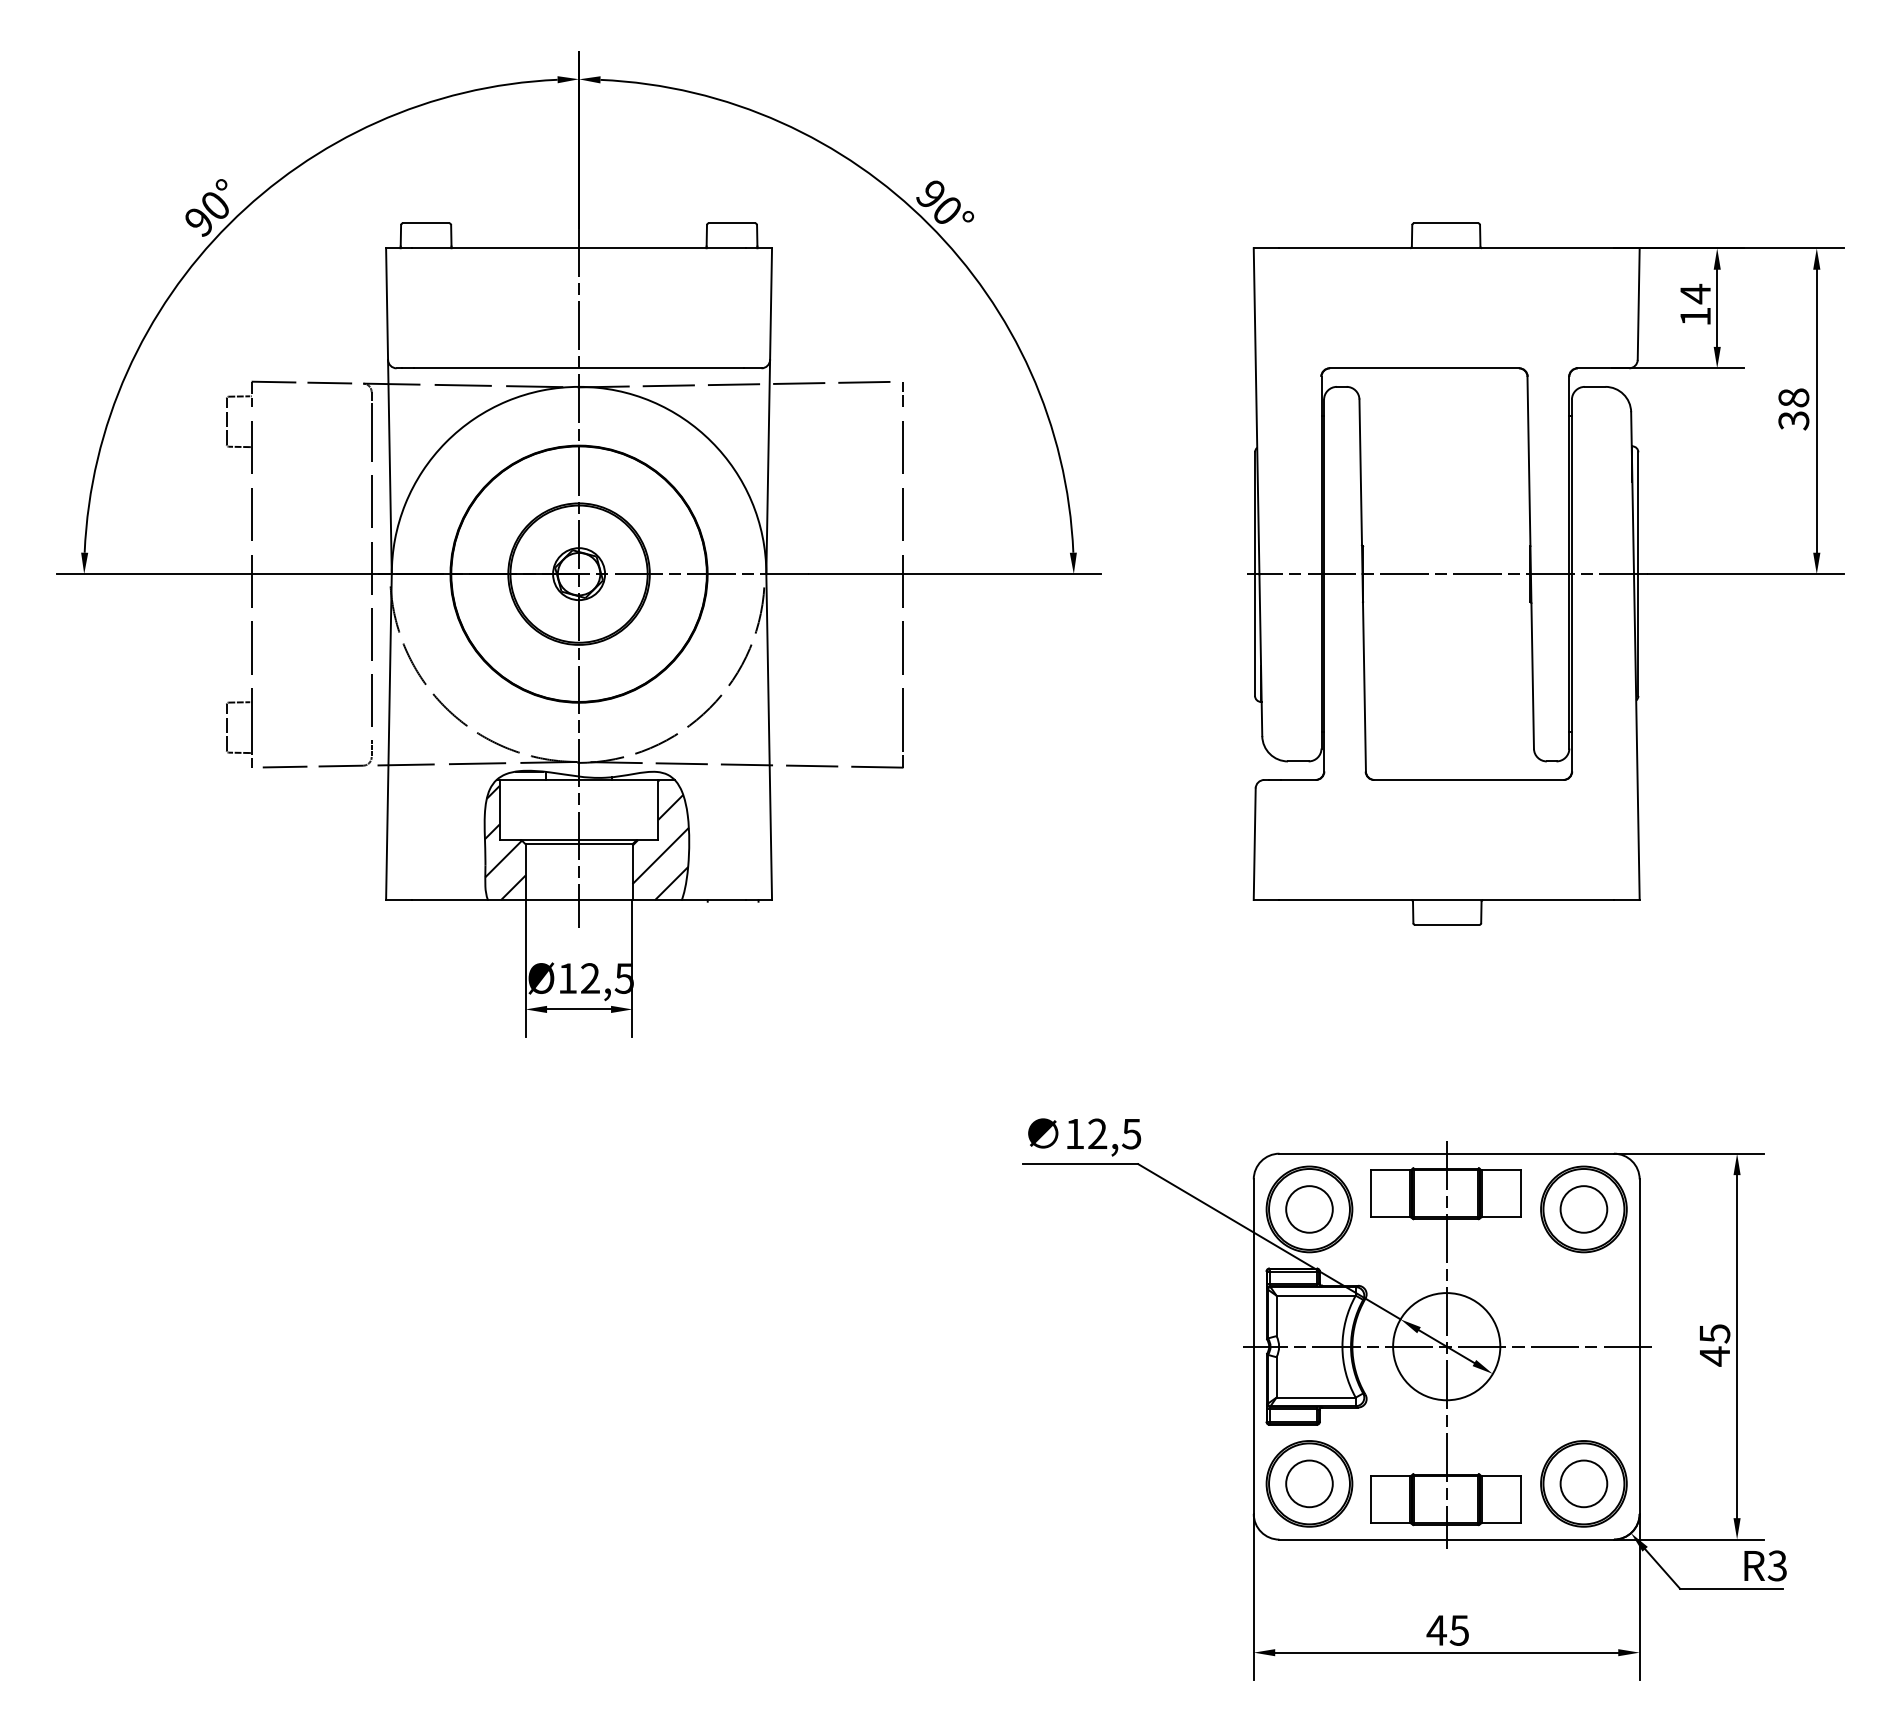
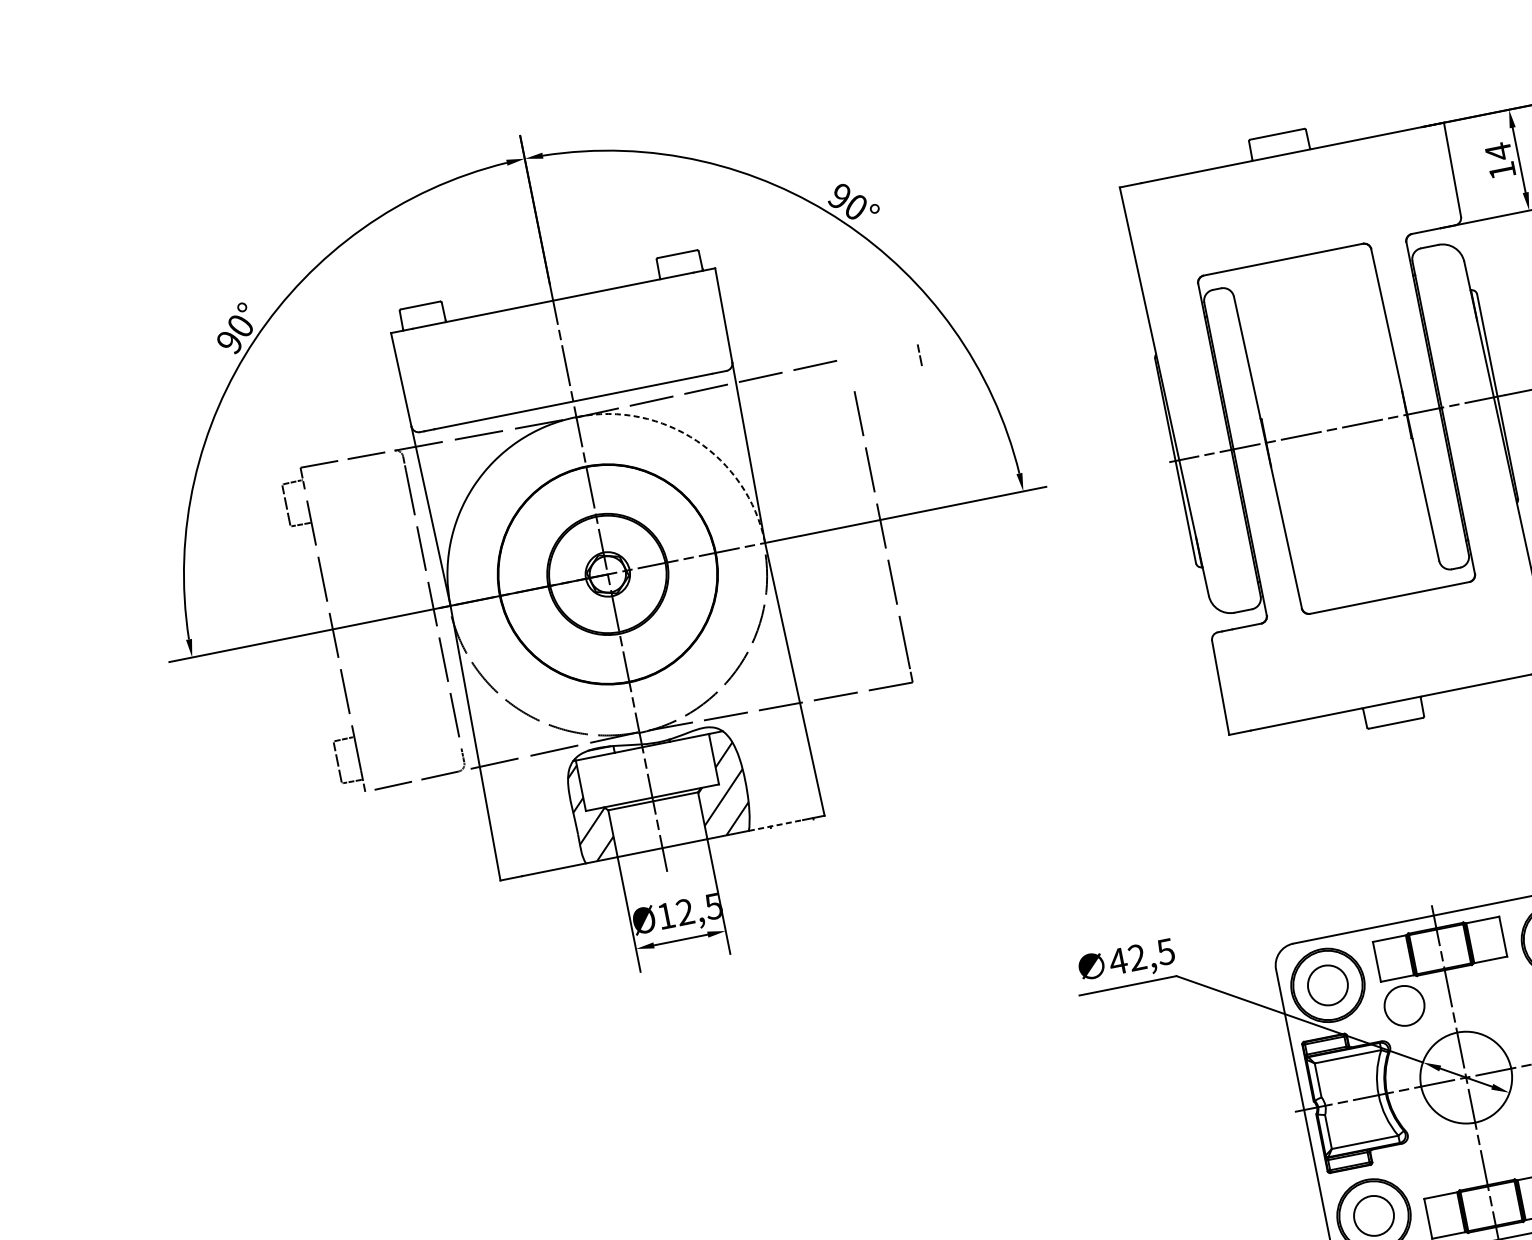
line: (902, 395) -> (919, 356), moved
arc: (711, 441) -> (696, 440), solid -> dashed
line: (714, 900) -> (776, 825), solid -> dashed
text: (1074, 1133) -> (1117, 961), 12,5 -> 42,5
circle: (1392, 1250) -> (1404, 1005), added

